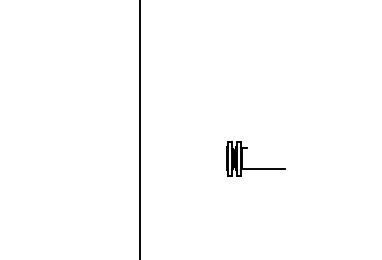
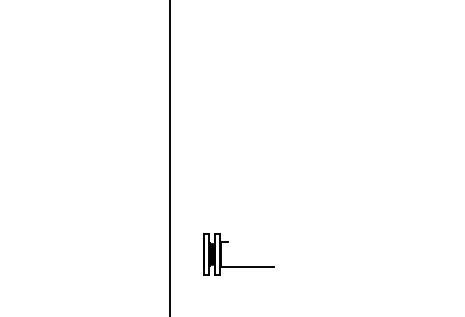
part: (255, 168) -> (237, 266), moved

